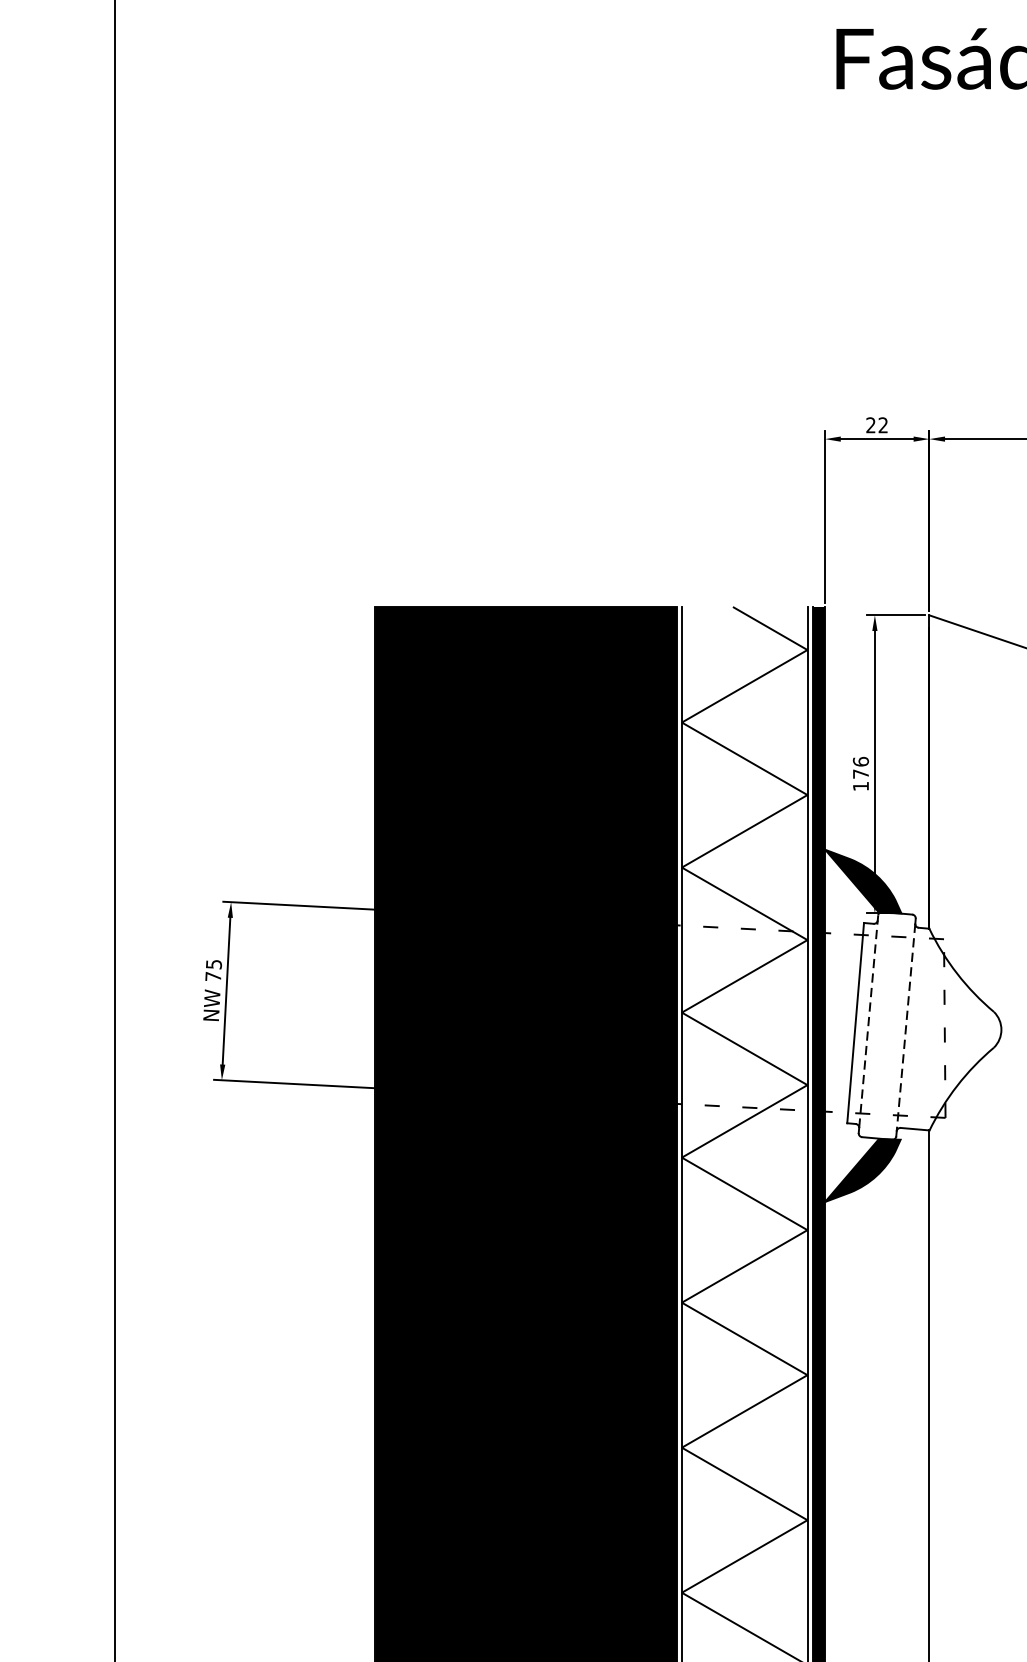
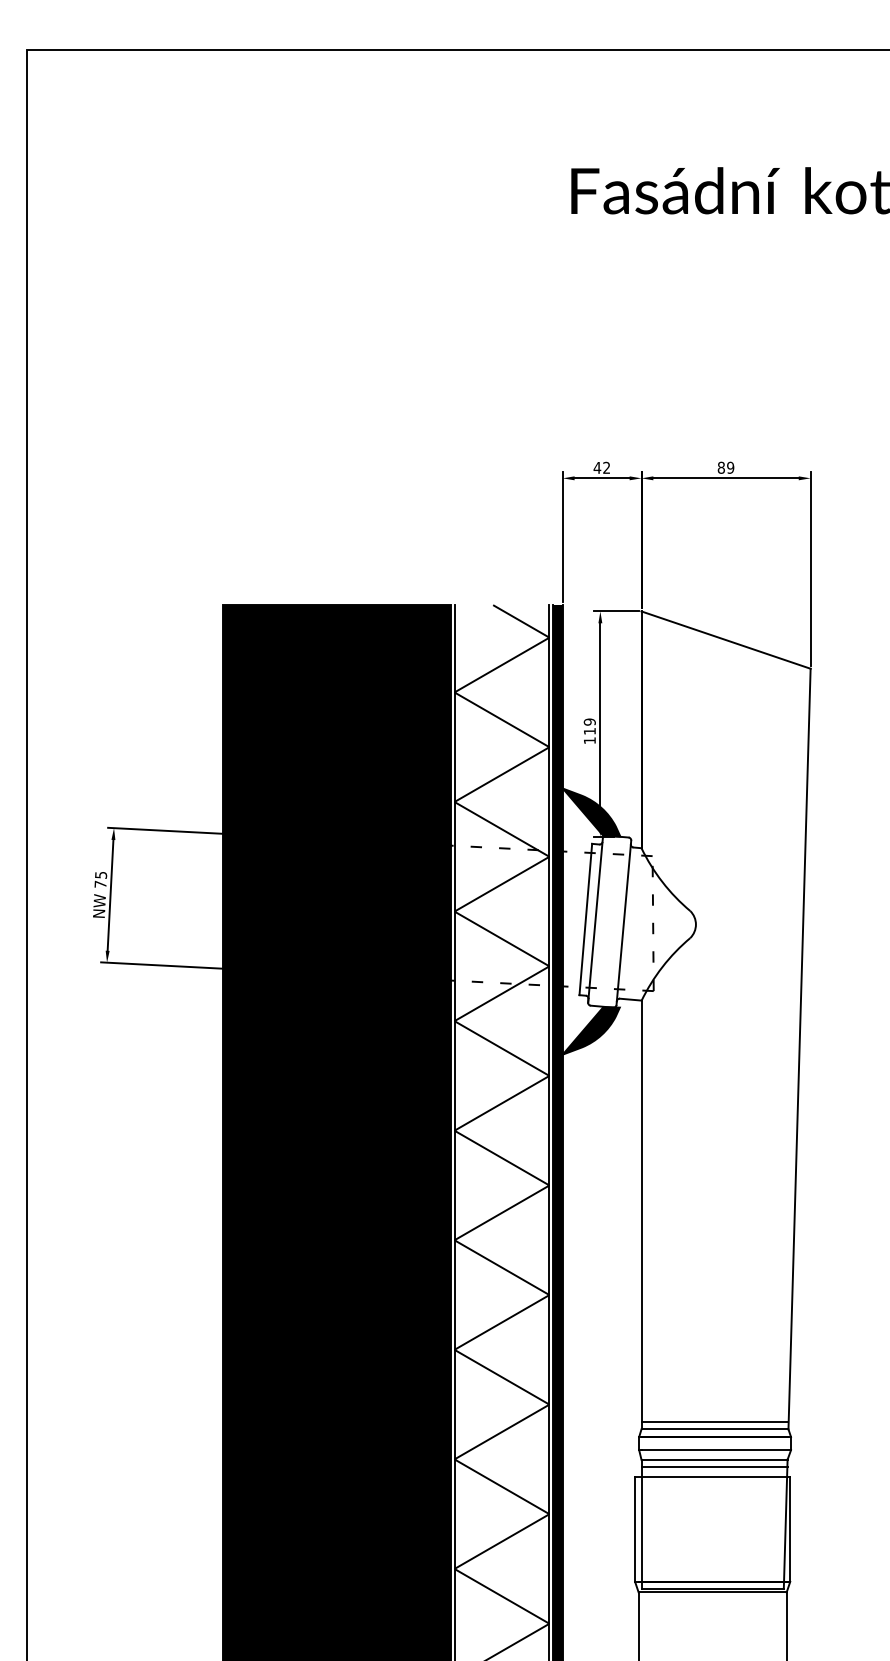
text: (871, 424) -> (597, 467), 22 -> 42
text: (860, 767) -> (589, 726), 176 -> 119
line: (868, 1024) -> (595, 920), dashed -> solid
line: (905, 1027) -> (623, 922), dashed -> solid

